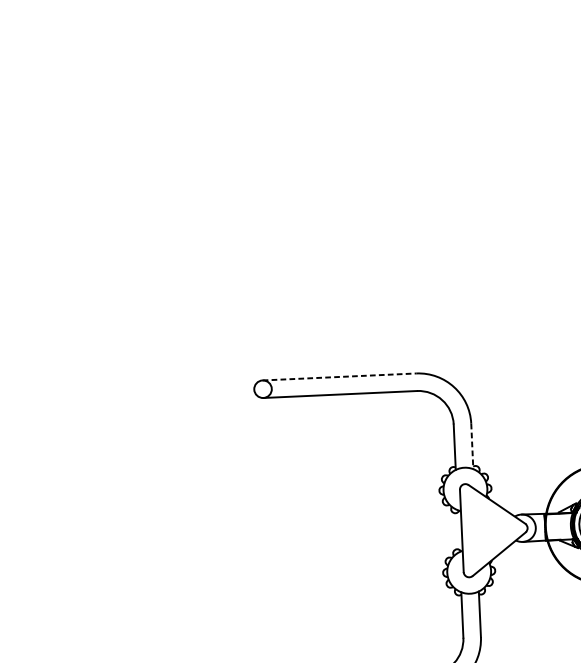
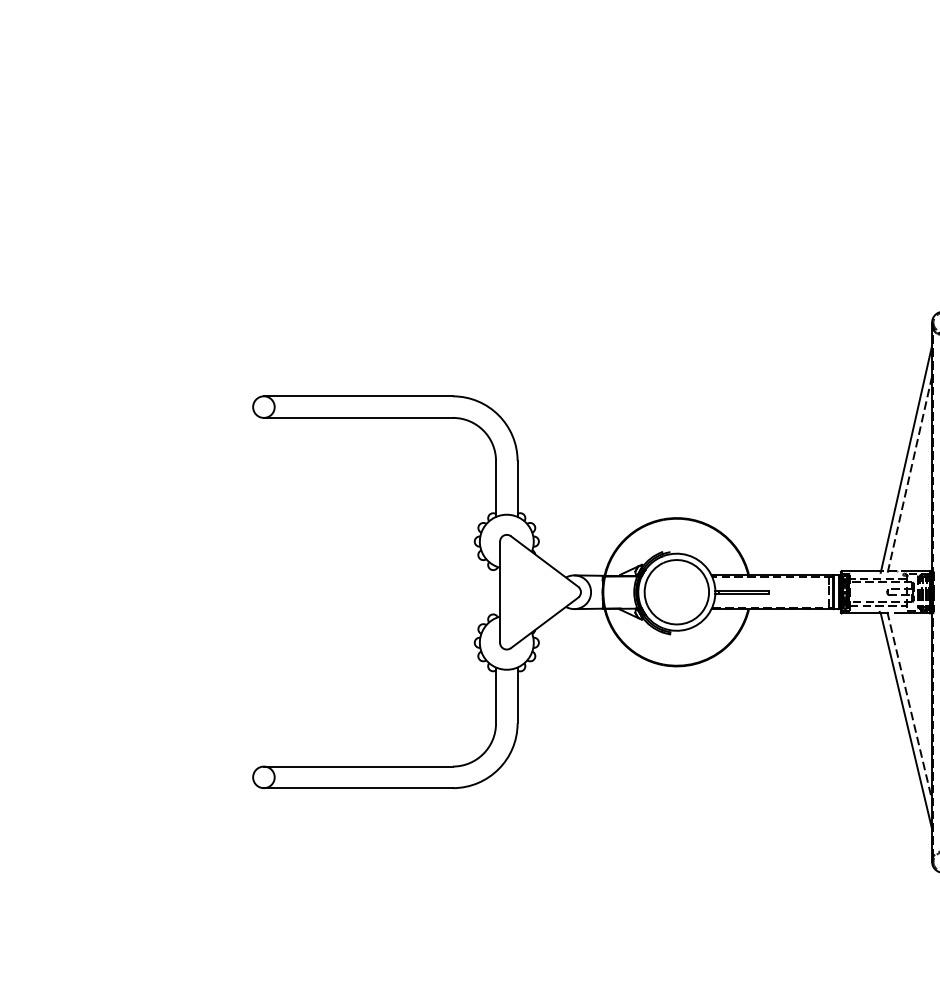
line: (339, 377) -> (358, 396), dashed -> solid
line: (472, 446) -> (517, 489), dashed -> solid

